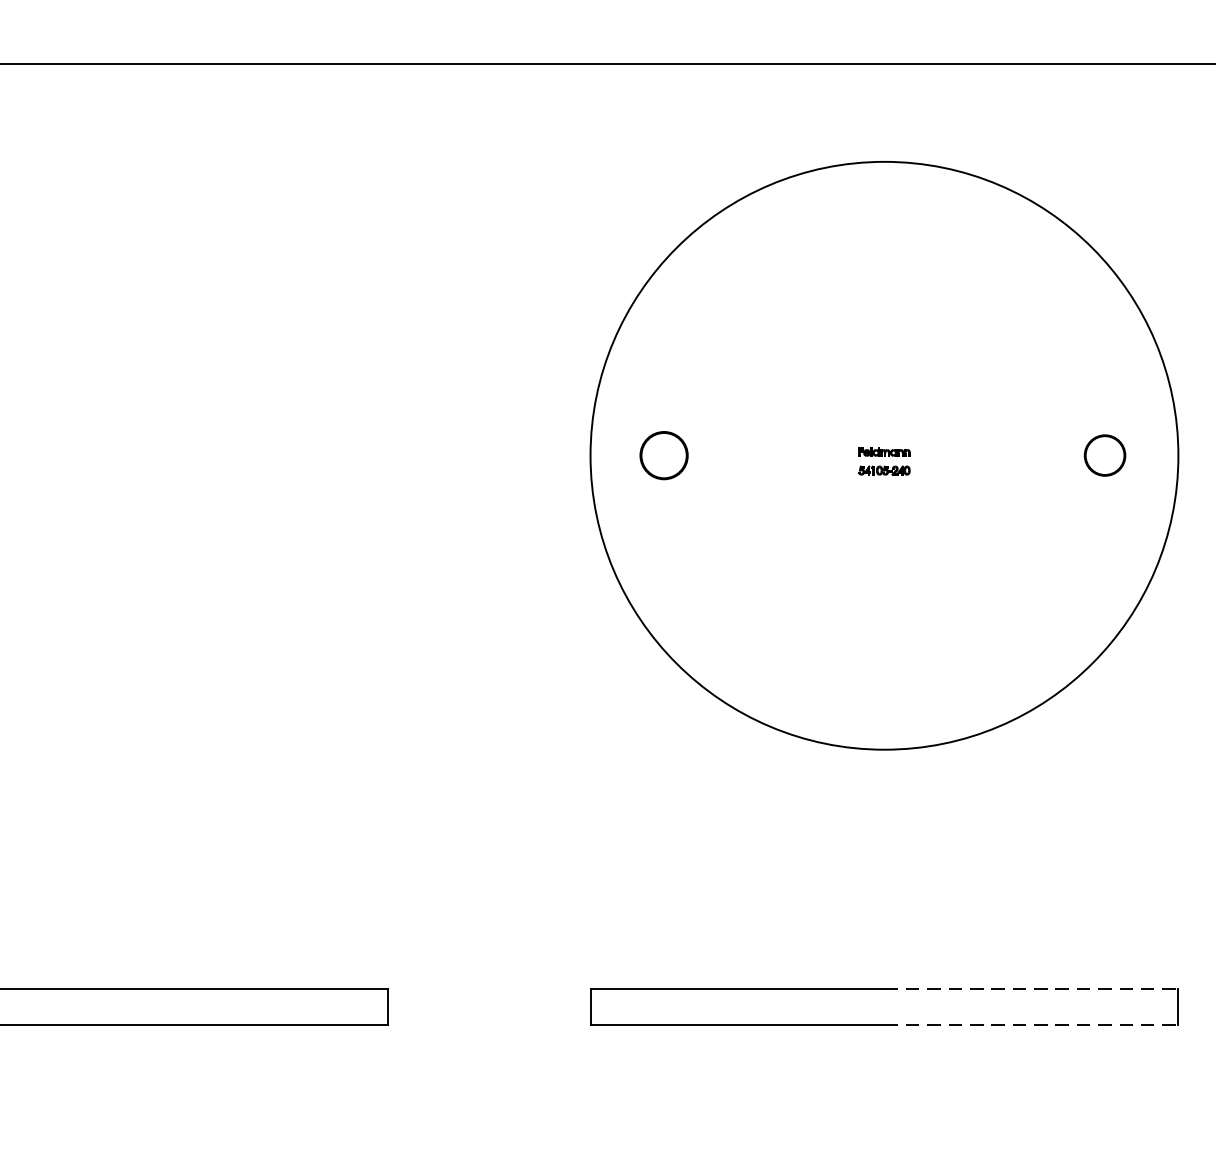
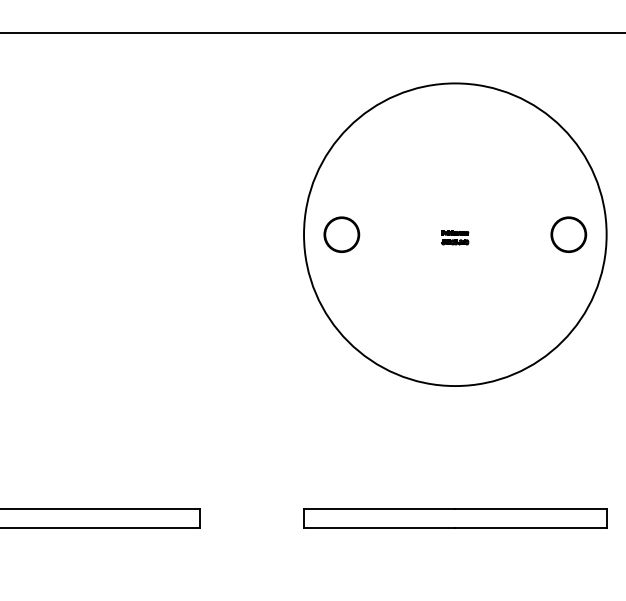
part: (663, 455) -> (341, 234), size x1.43
part: (1104, 455) -> (568, 234), size x1.67
line: (1030, 989) -> (530, 509), dashed -> solid
line: (1030, 1024) -> (530, 527), dashed -> solid

